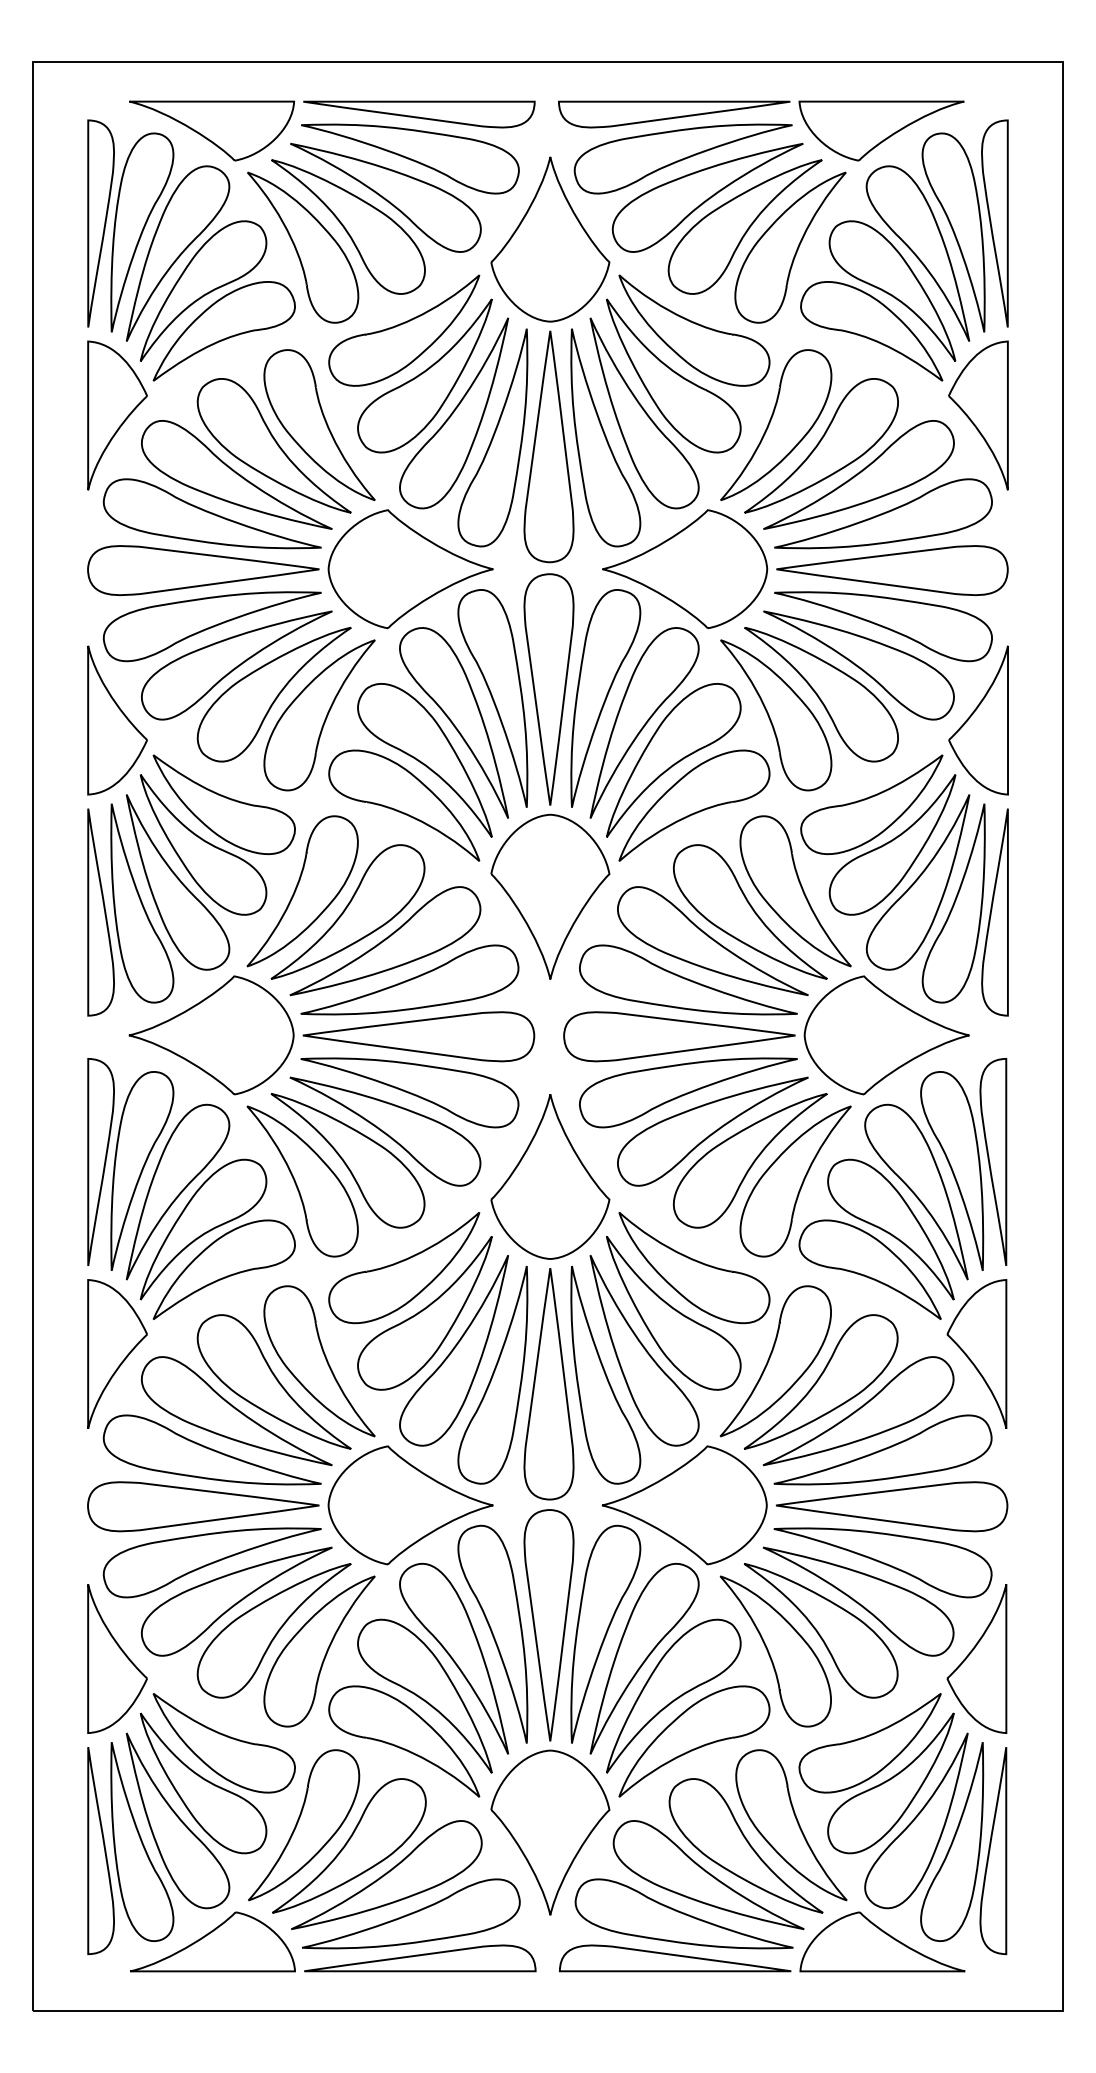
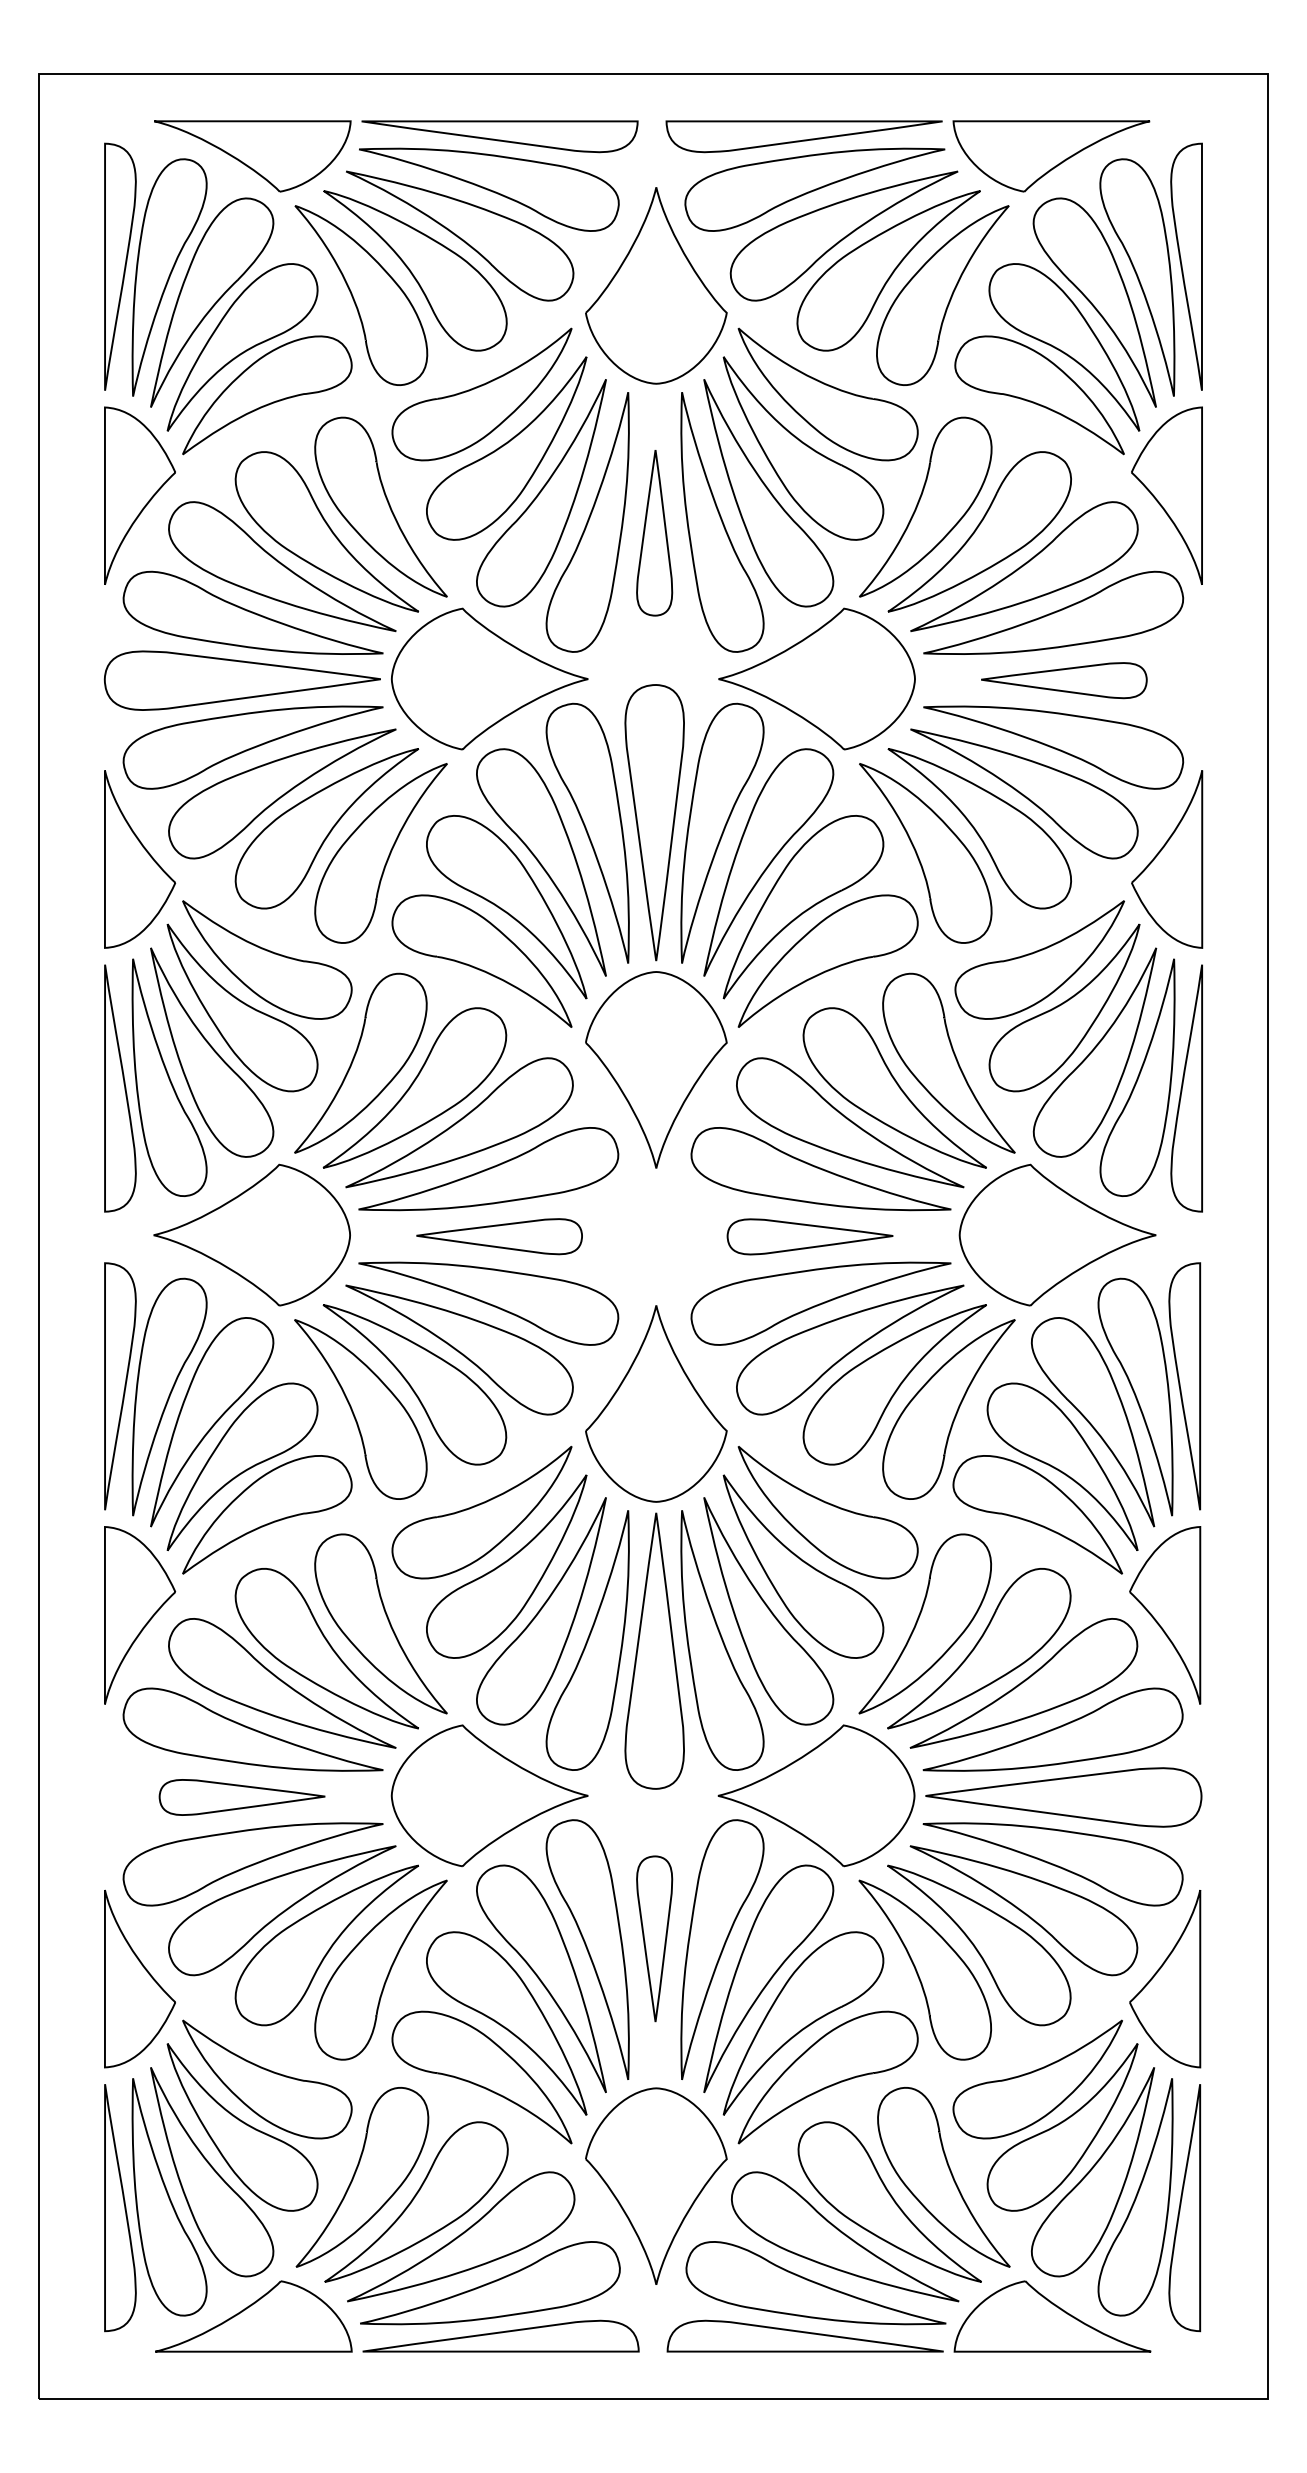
part: (548, 446) -> (654, 532), size x0.6
part: (891, 570) -> (1063, 680), size x0.6
part: (418, 1036) -> (499, 1236), size x0.6
part: (678, 1036) -> (809, 1236), size x0.6
part: (202, 1506) -> (241, 1797), size x0.6
part: (548, 1624) -> (654, 1938), size x0.6

